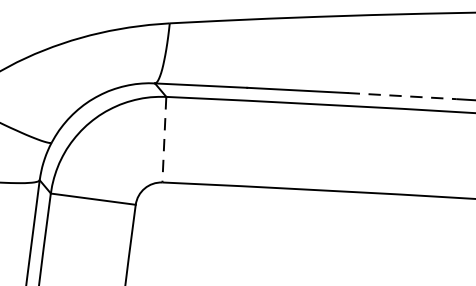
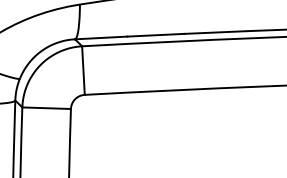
line: (402, 96) -> (215, 32), dashed -> solid
line: (164, 141) -> (83, 71), dashed -> solid

